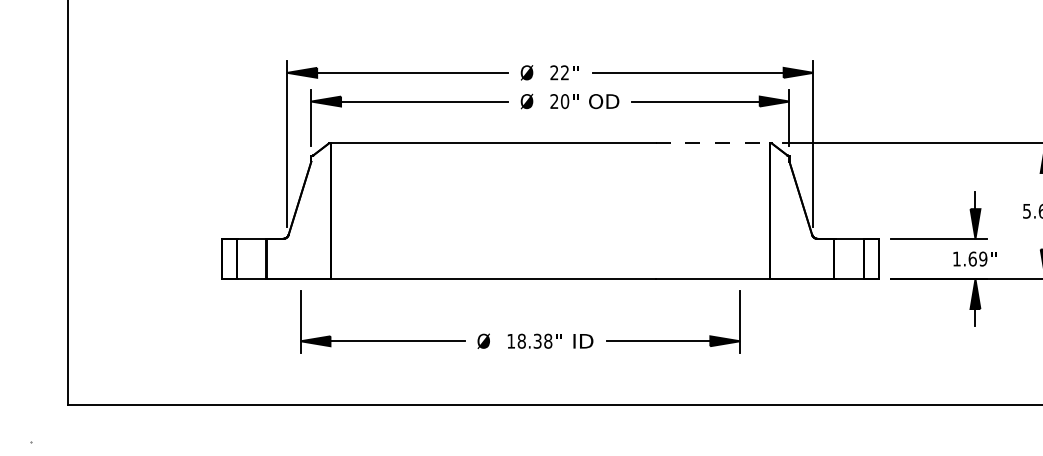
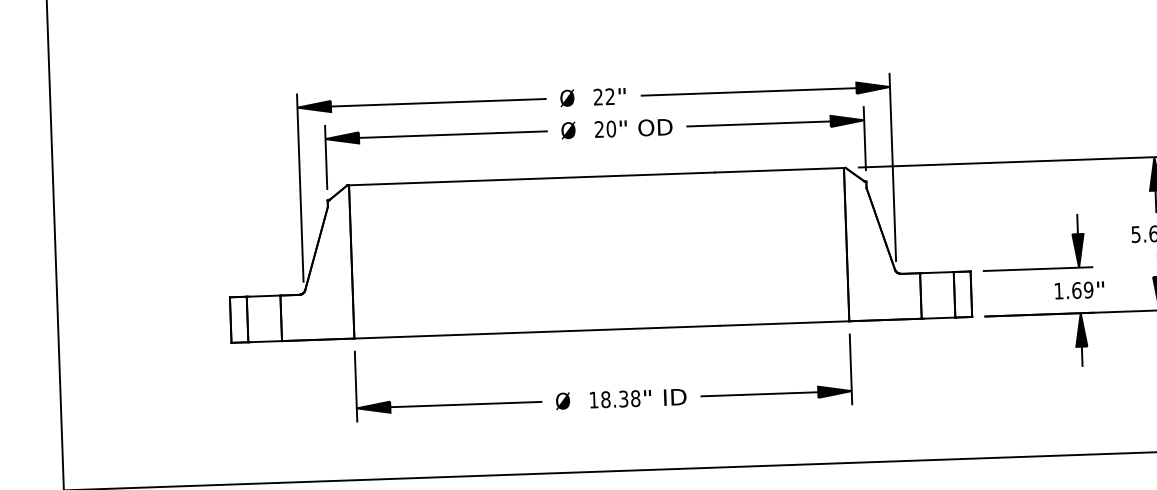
line: (713, 143) -> (780, 170), dashed -> solid
part: (521, 333) -> (605, 390), moved

